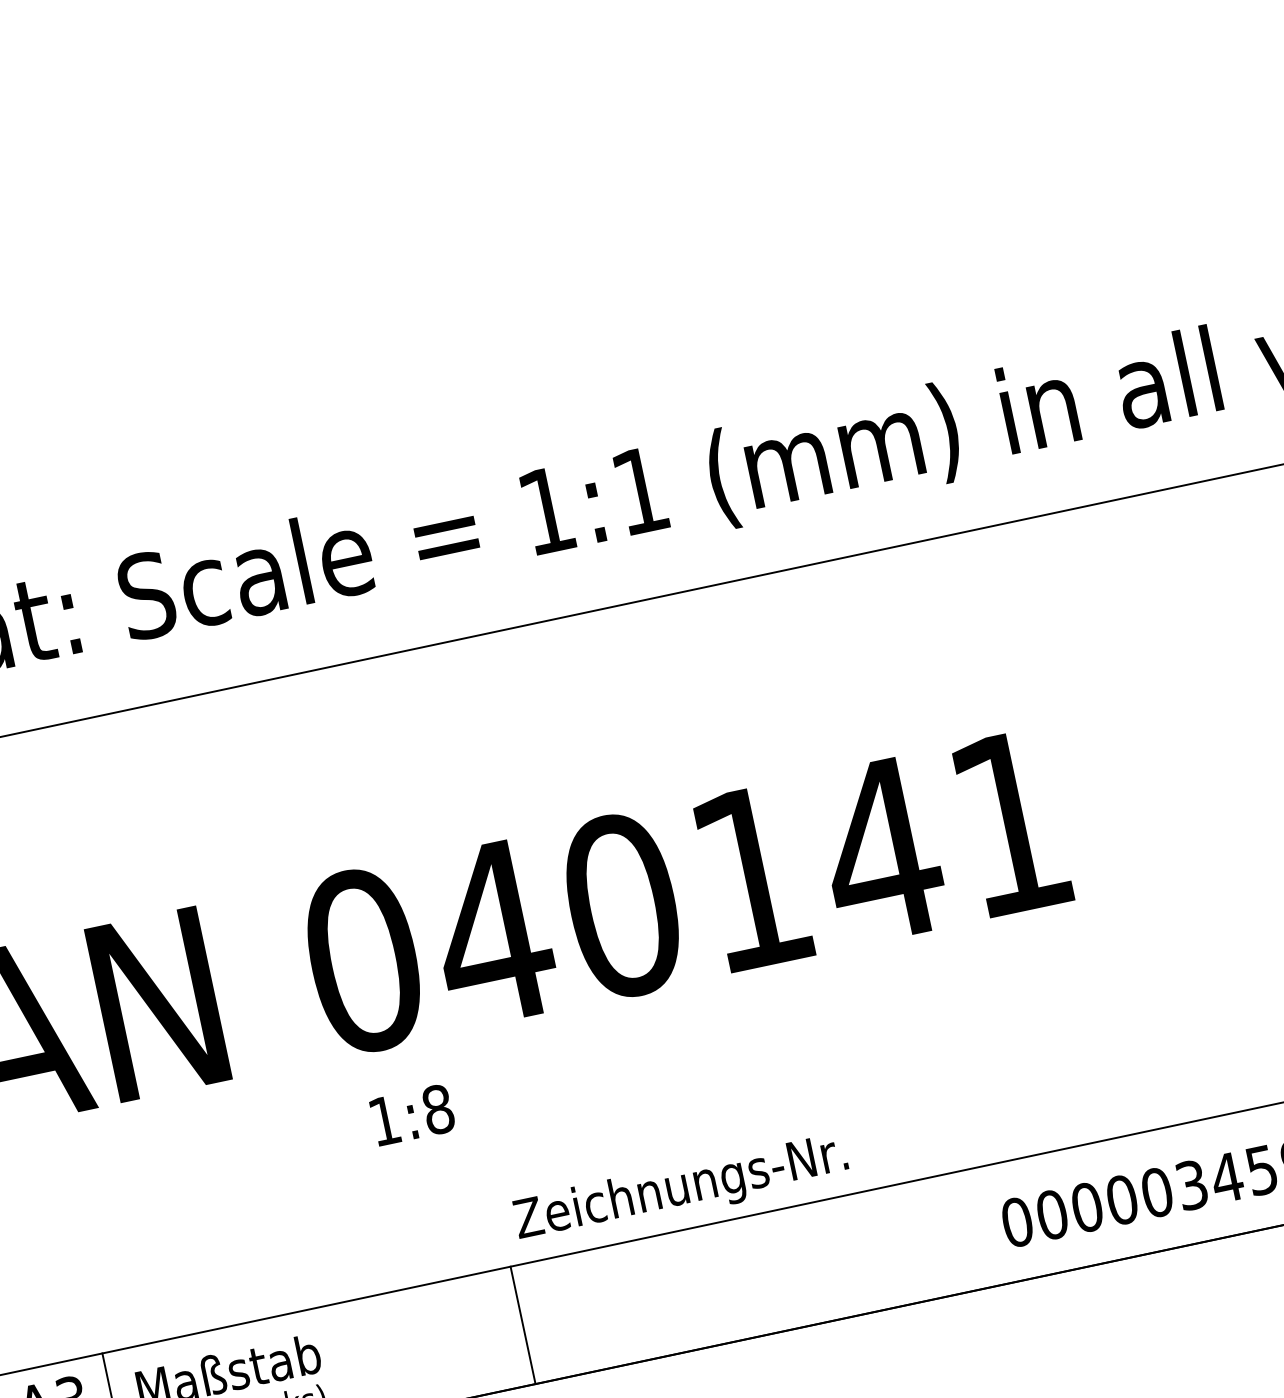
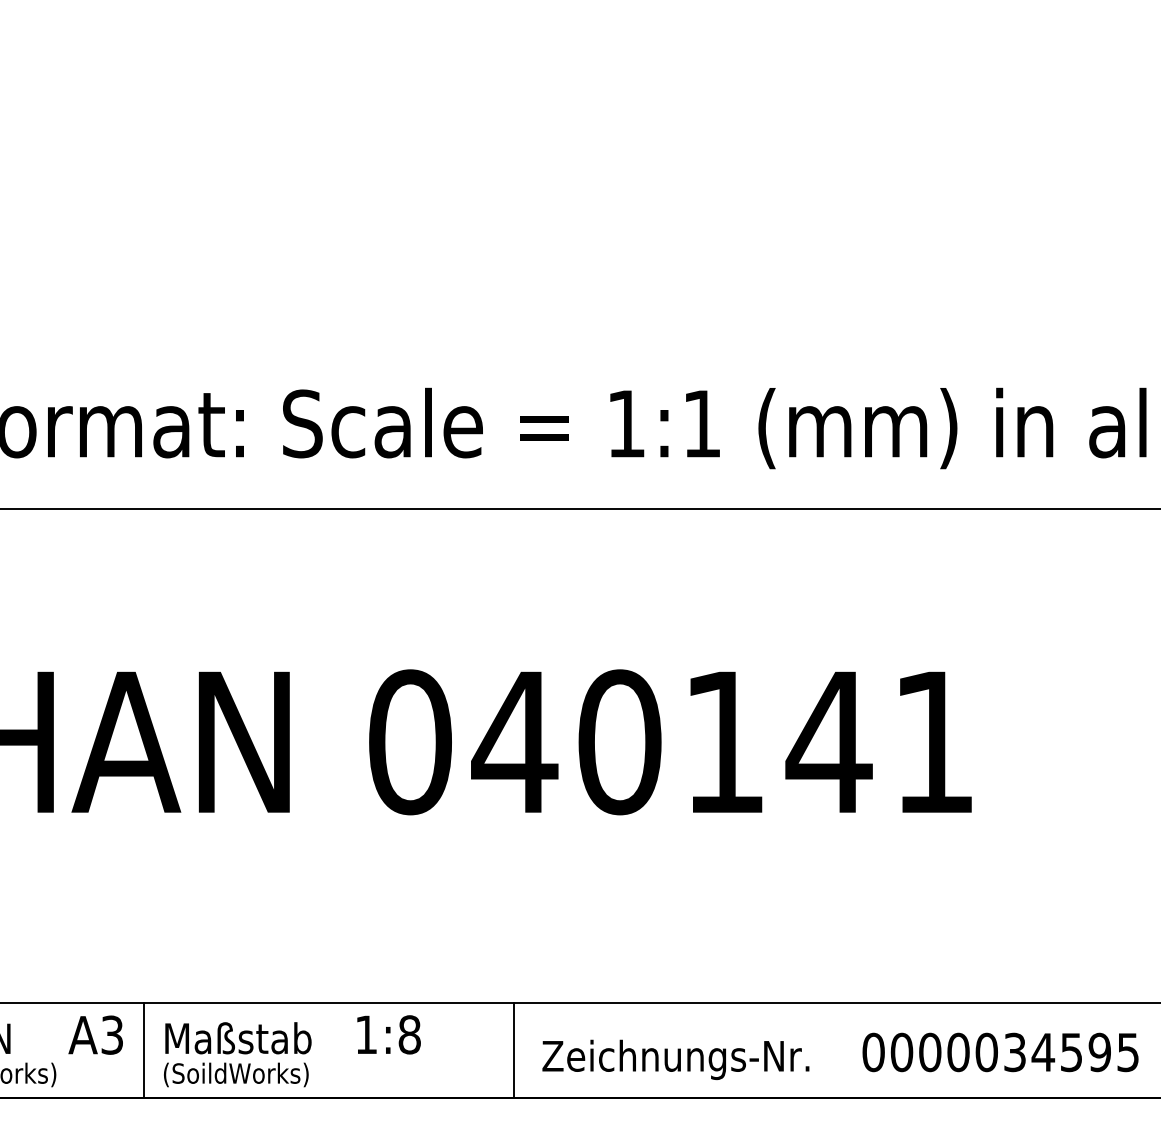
text: (411, 1114) -> (388, 1034), moved
text: (680, 1189) -> (675, 1059), moved
line: (522, 1325) -> (513, 1050), moved

